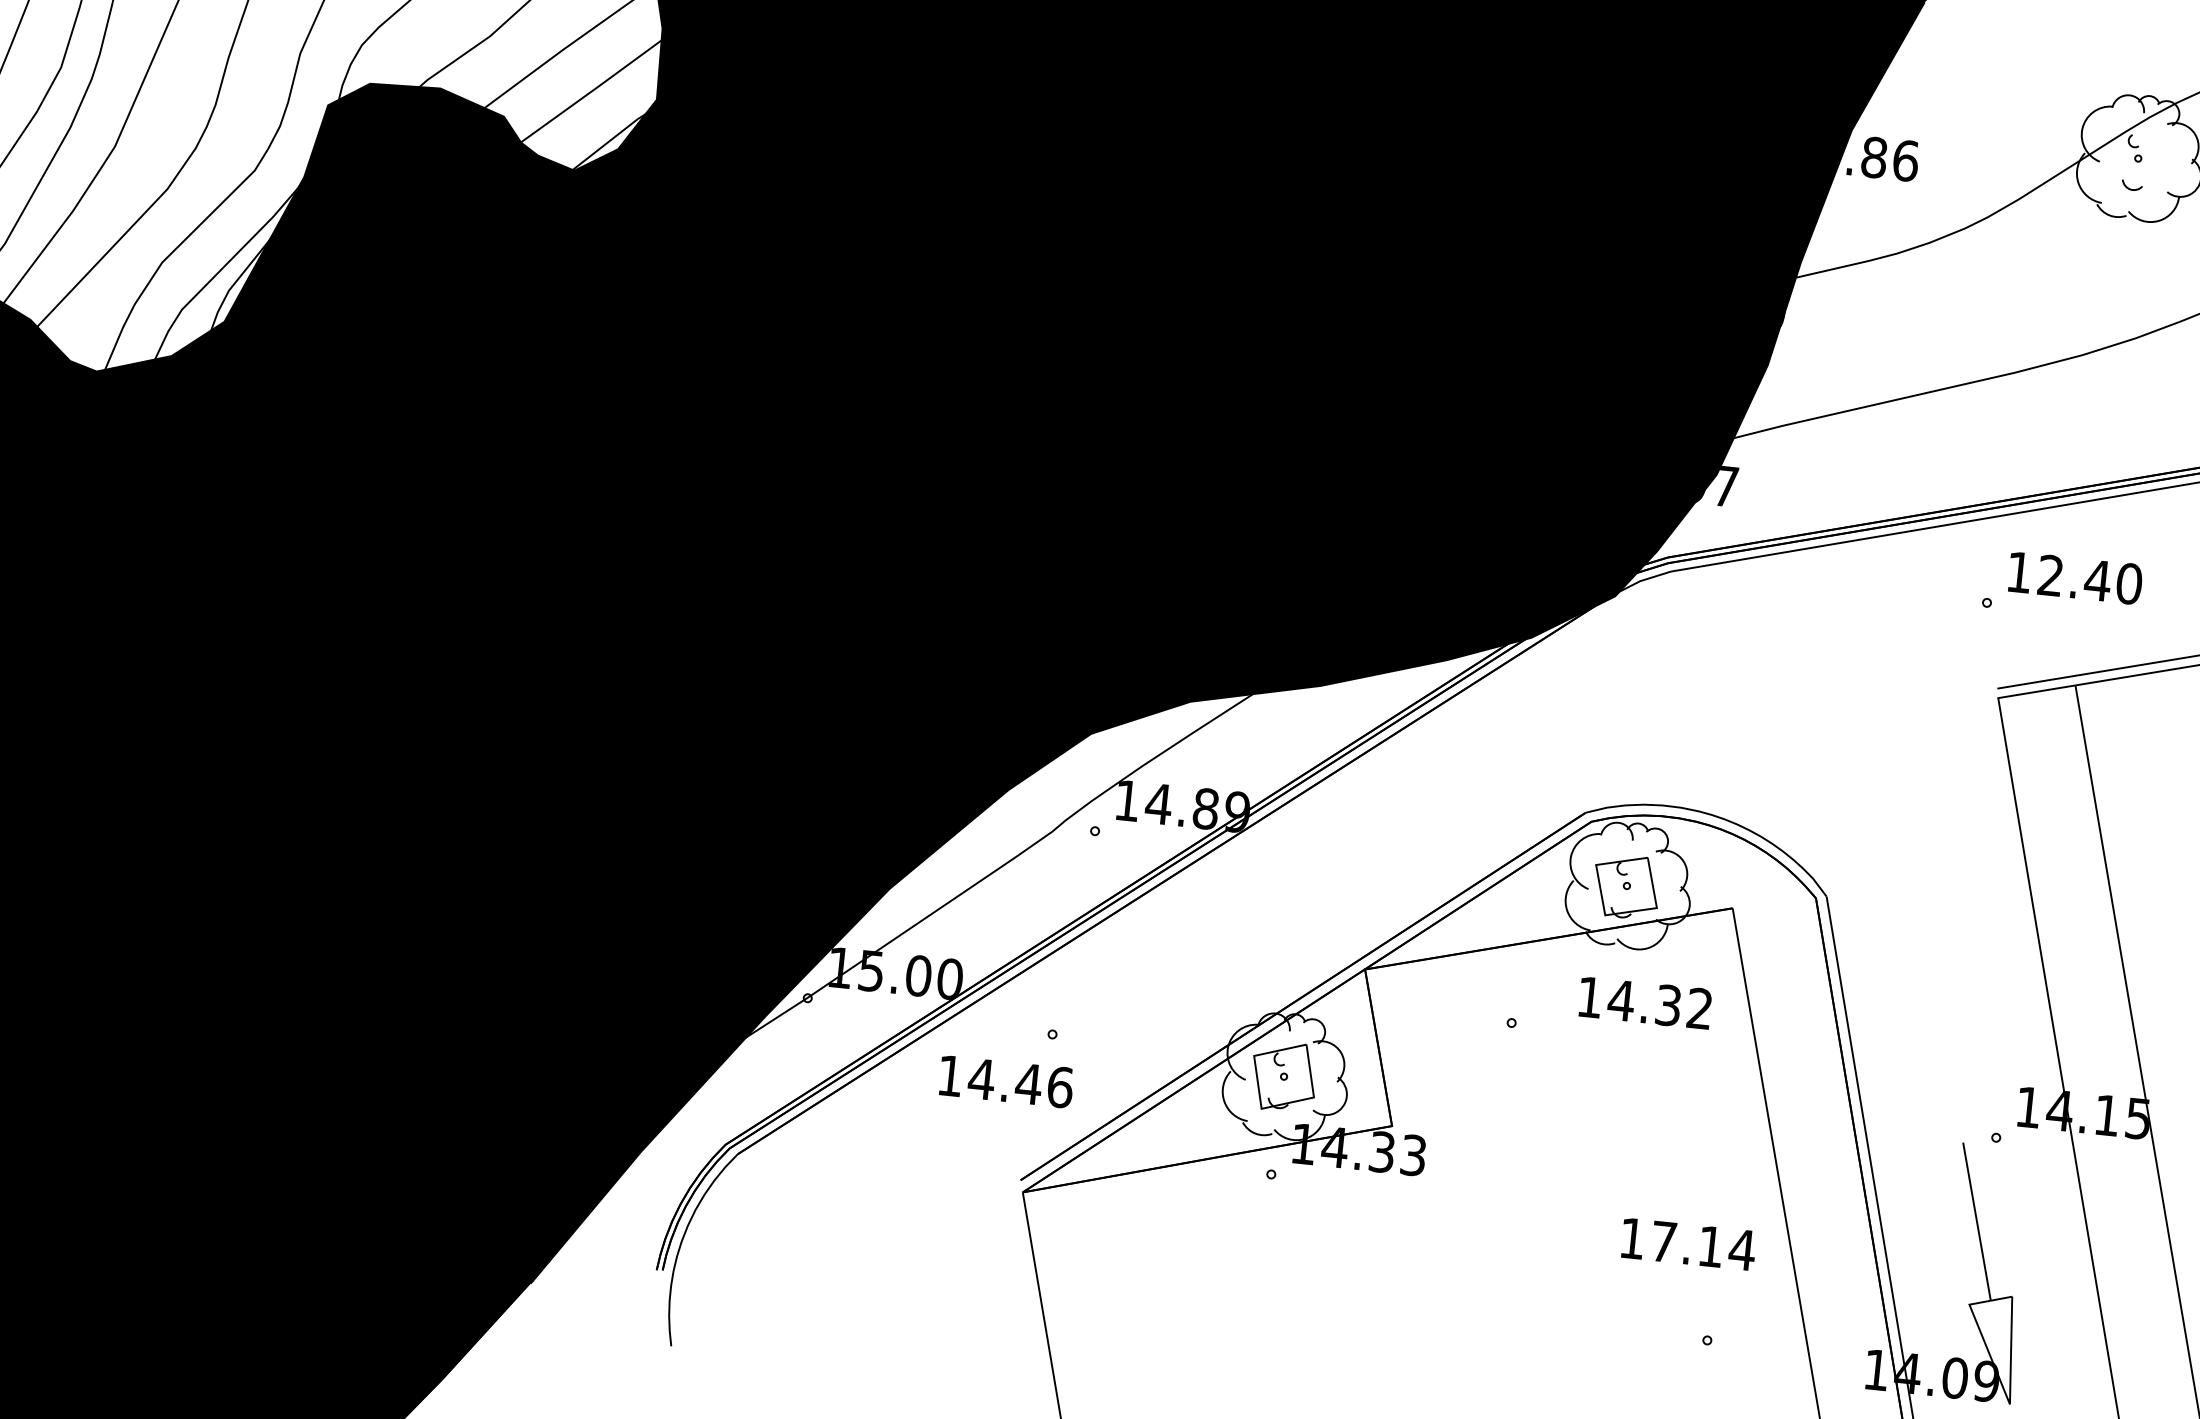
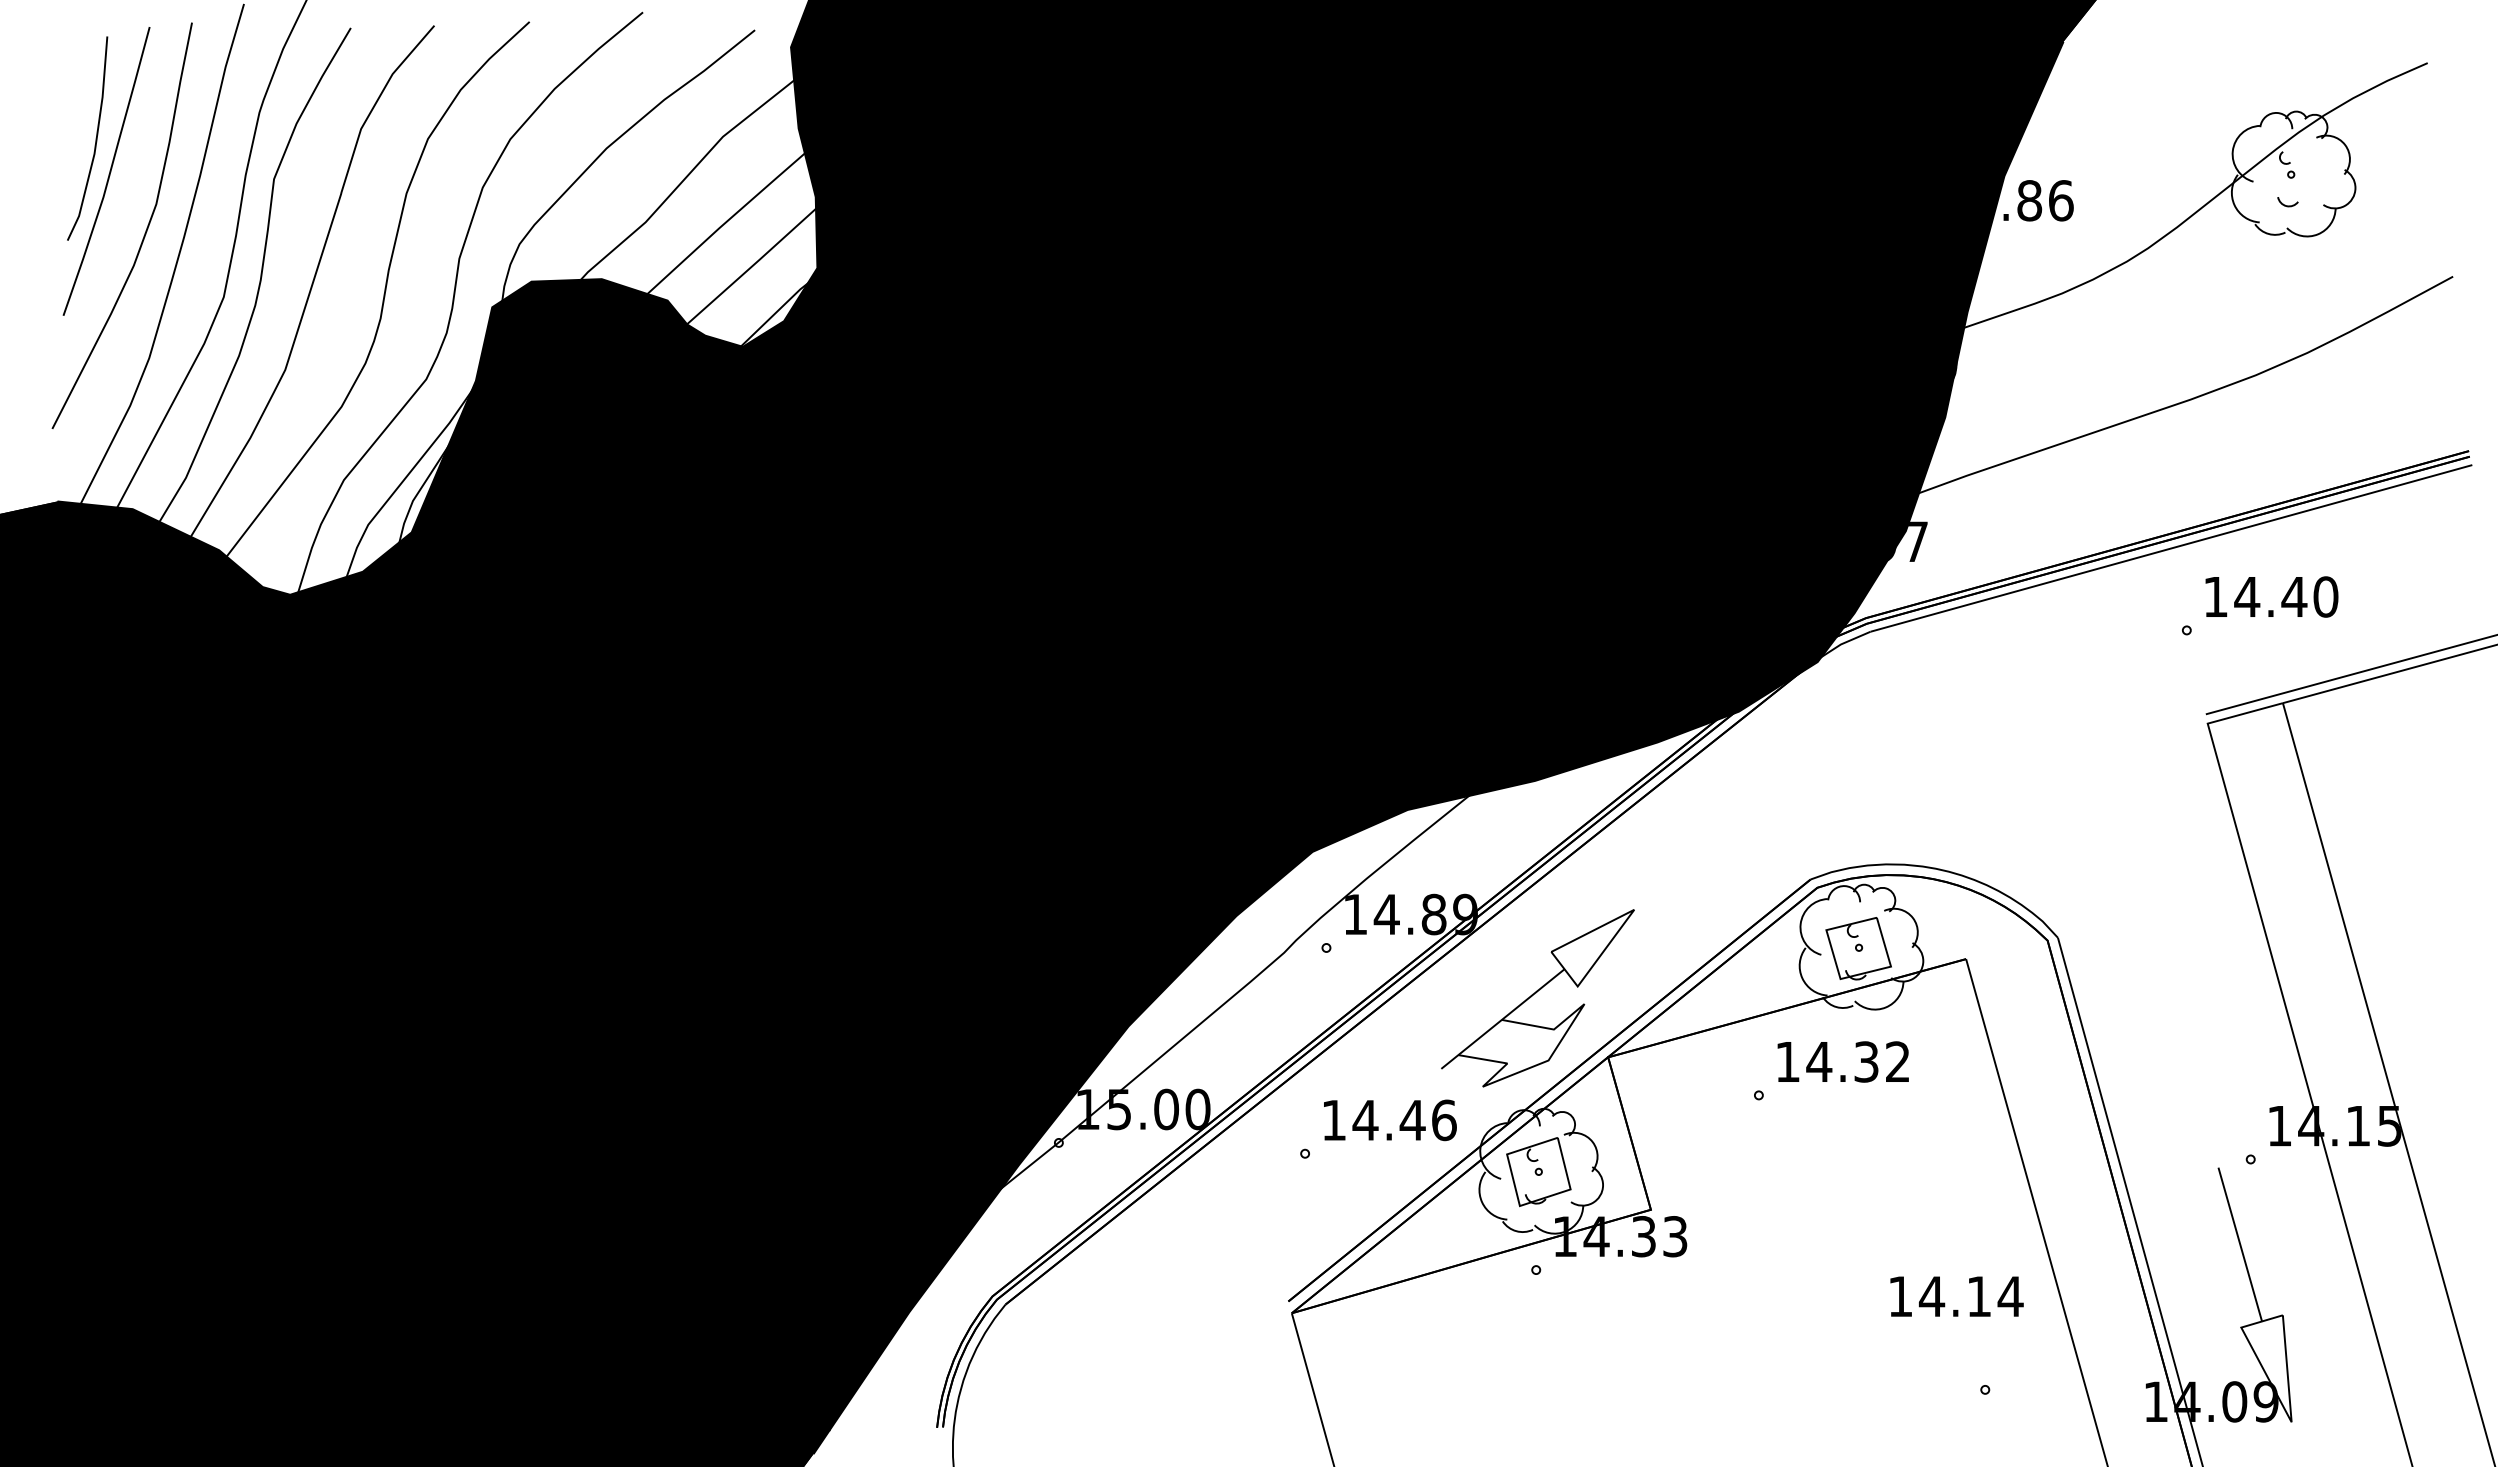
text: (2051, 575) -> (2247, 596), 12.40 -> 14.40
part: (1300, 903) -> (1537, 998), added
text: (1644, 1002) -> (1842, 1061), moved
text: (1006, 1081) -> (1390, 1120), moved
text: (1663, 1241) -> (1931, 1296), 17.14 -> 14.14

